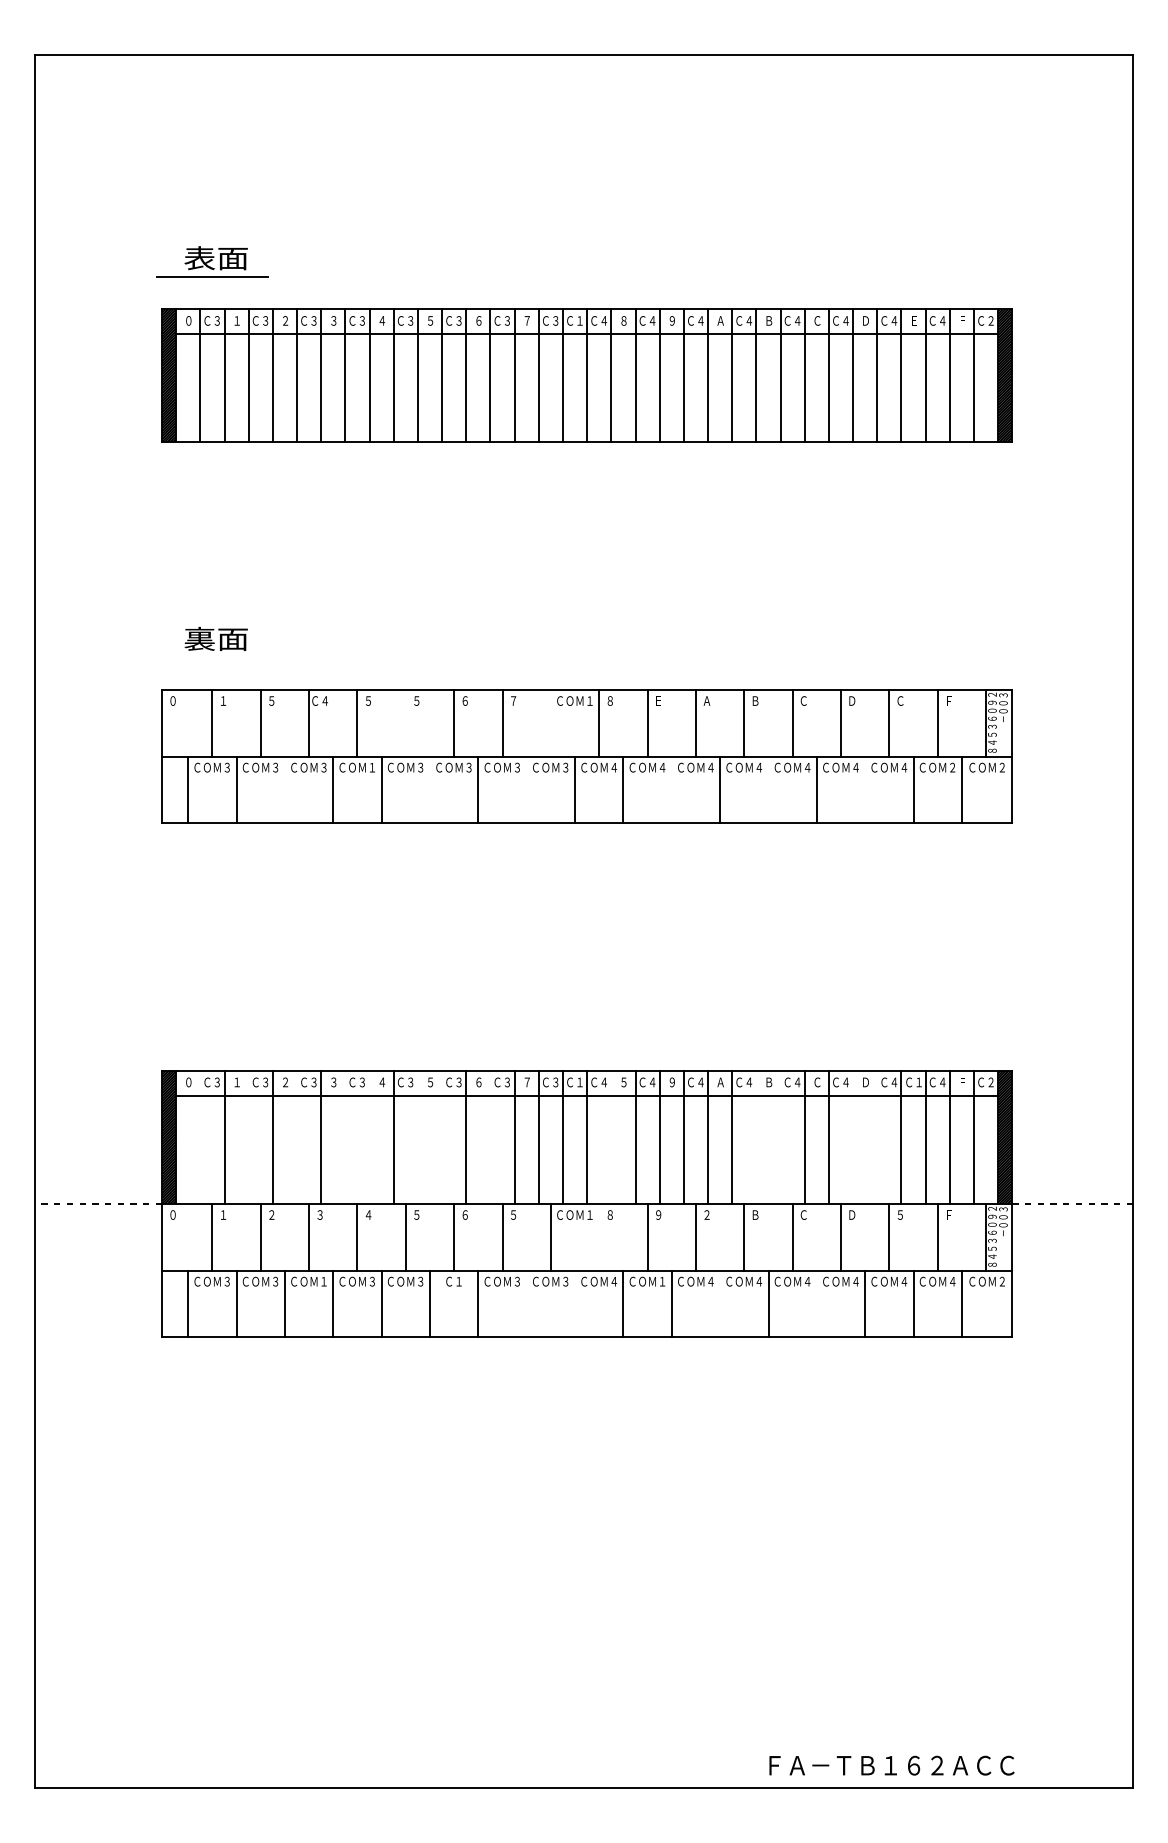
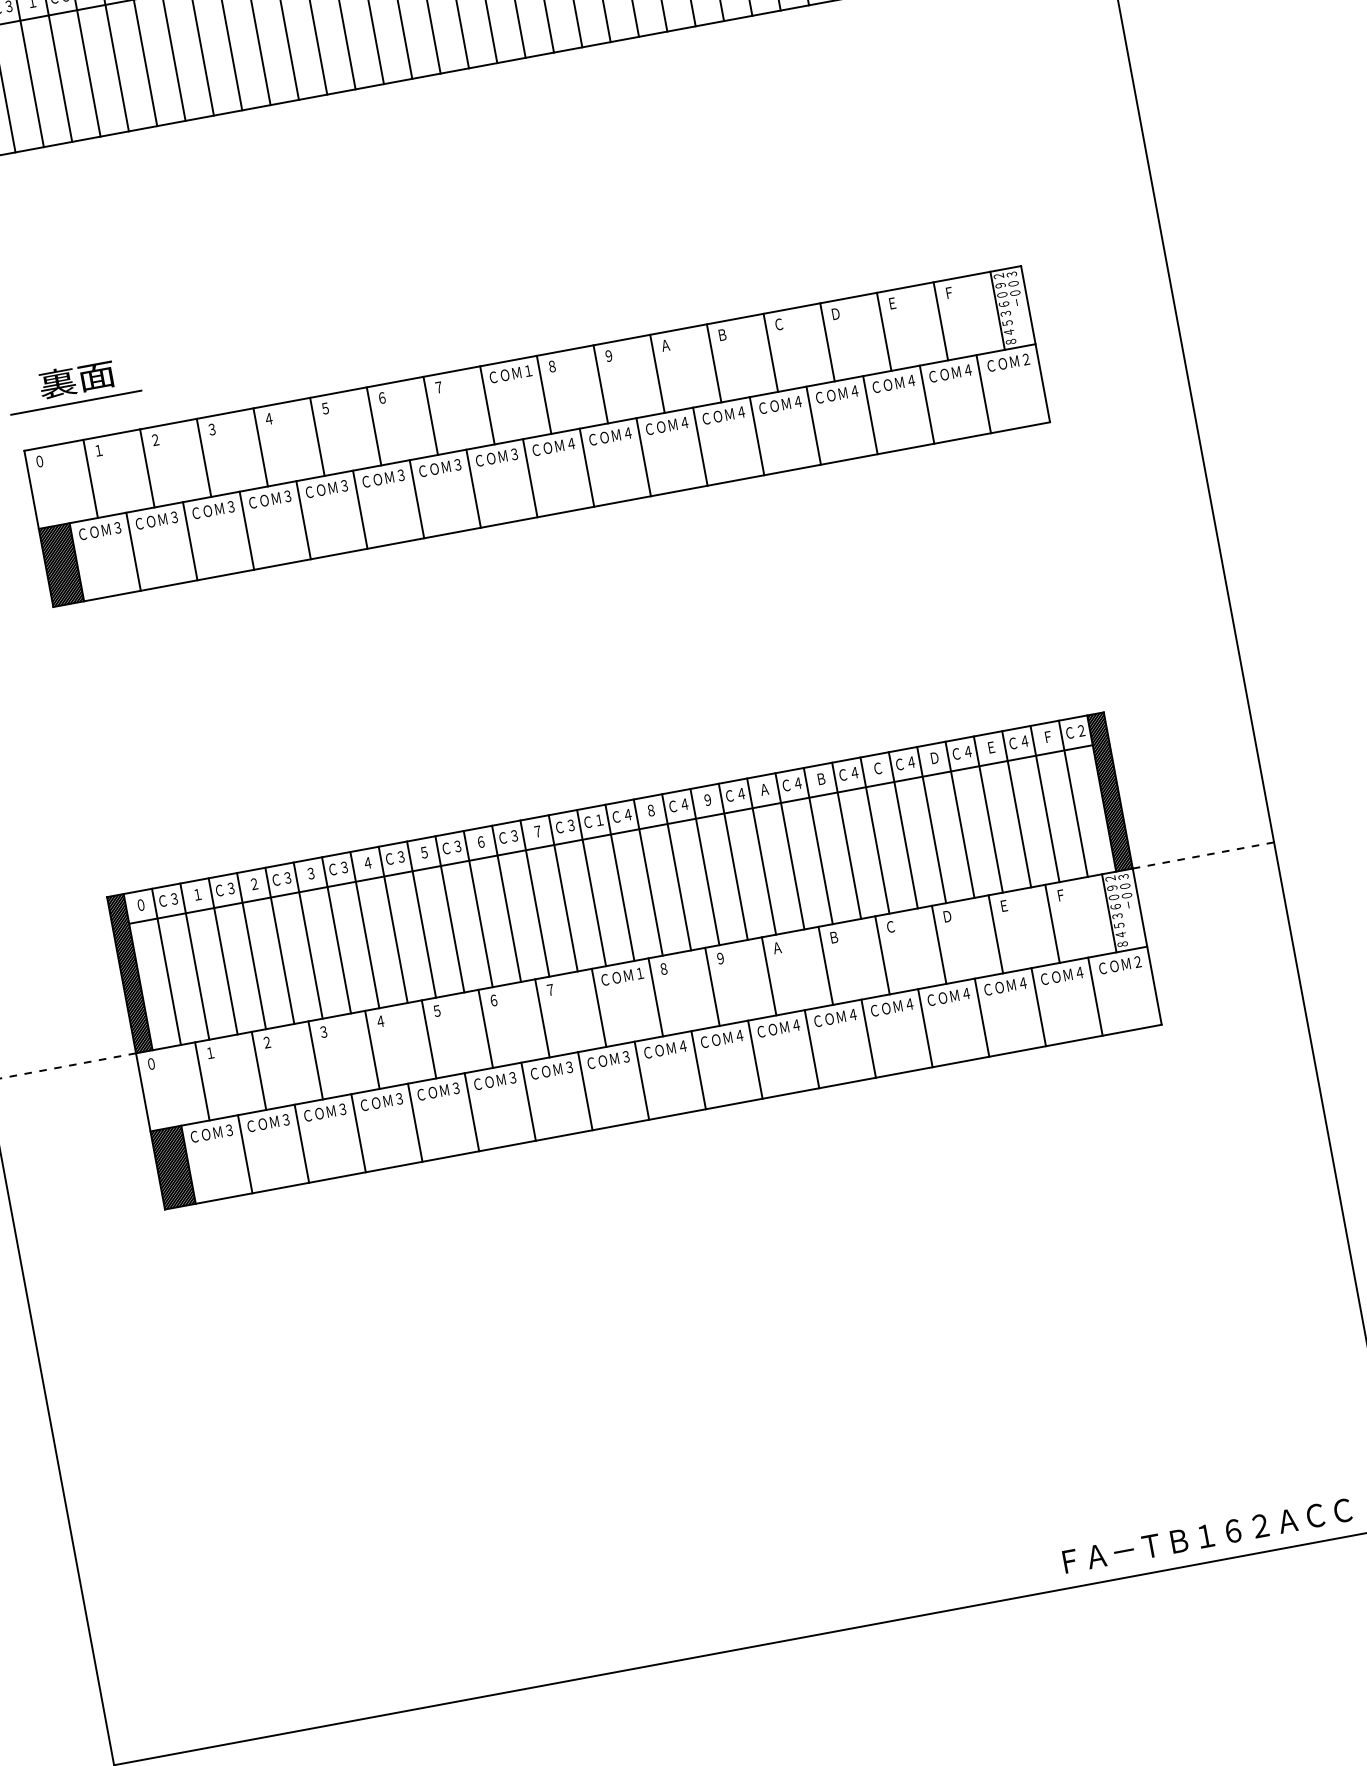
line: (211, 658) -> (75, 403), added
text: (271, 700) -> (155, 439), ５ -> ２
text: (319, 700) -> (211, 429), Ｃ４ -> ３
text: (368, 700) -> (268, 418), ５ -> ４
text: (658, 700) -> (608, 355), Ｅ -> ９
text: (900, 700) -> (892, 302), Ｃ -> Ｅ
line: (405, 722) -> (316, 436), added
line: (550, 722) -> (486, 404), added
text: (372, 767) -> (287, 496), ＣＯＭ１ -> ＣＯＭ３
text: (952, 767) -> (967, 370), ＣＯＭ２ -> ＣＯＭ４
hatch: (175, 789) -> (61, 564), added
line: (284, 789) -> (189, 540), added
line: (430, 789) -> (360, 509), added
line: (526, 789) -> (473, 488), added
line: (671, 789) -> (643, 456), added
line: (768, 789) -> (756, 435), added
line: (865, 789) -> (870, 414), added
text: (623, 1081) -> (650, 809), ５ -> ８
text: (913, 1082) -> (990, 747), Ｃ１ -> Ｅ
line: (200, 1136) -> (166, 965), added
line: (248, 1136) -> (222, 955), added
line: (297, 1136) -> (280, 944), added
line: (345, 1136) -> (336, 934), added
line: (369, 1136) -> (364, 929), added
line: (417, 1136) -> (420, 918), added
line: (442, 1136) -> (450, 913), added
line: (490, 1136) -> (506, 902), added
line: (611, 1136) -> (648, 876), added
line: (756, 1136) -> (818, 845), added
line: (780, 1136) -> (846, 839), added
line: (853, 1136) -> (931, 824), added
line: (877, 1136) -> (960, 818), added
text: (513, 1214) -> (550, 989), ５ -> ７
text: (706, 1214) -> (776, 947), ２ -> Ａ
text: (899, 1214) -> (1002, 905), ５ -> Ｅ
line: (599, 1236) -> (655, 996), added
text: (323, 1281) -> (342, 1109), ＣＯＭ１ -> ＣＯＭ３
text: (453, 1281) -> (494, 1080), Ｃ１ -> ＣＯＭ３
text: (662, 1281) -> (739, 1035), ＣＯＭ１ -> ＣＯＭ４
hatch: (175, 1303) -> (173, 1167), added
line: (526, 1303) -> (584, 1090), added
line: (575, 1303) -> (642, 1080), added
line: (720, 1303) -> (812, 1048), added
line: (816, 1303) -> (924, 1027), added
text: (891, 1765) -> (1206, 1535), moved

